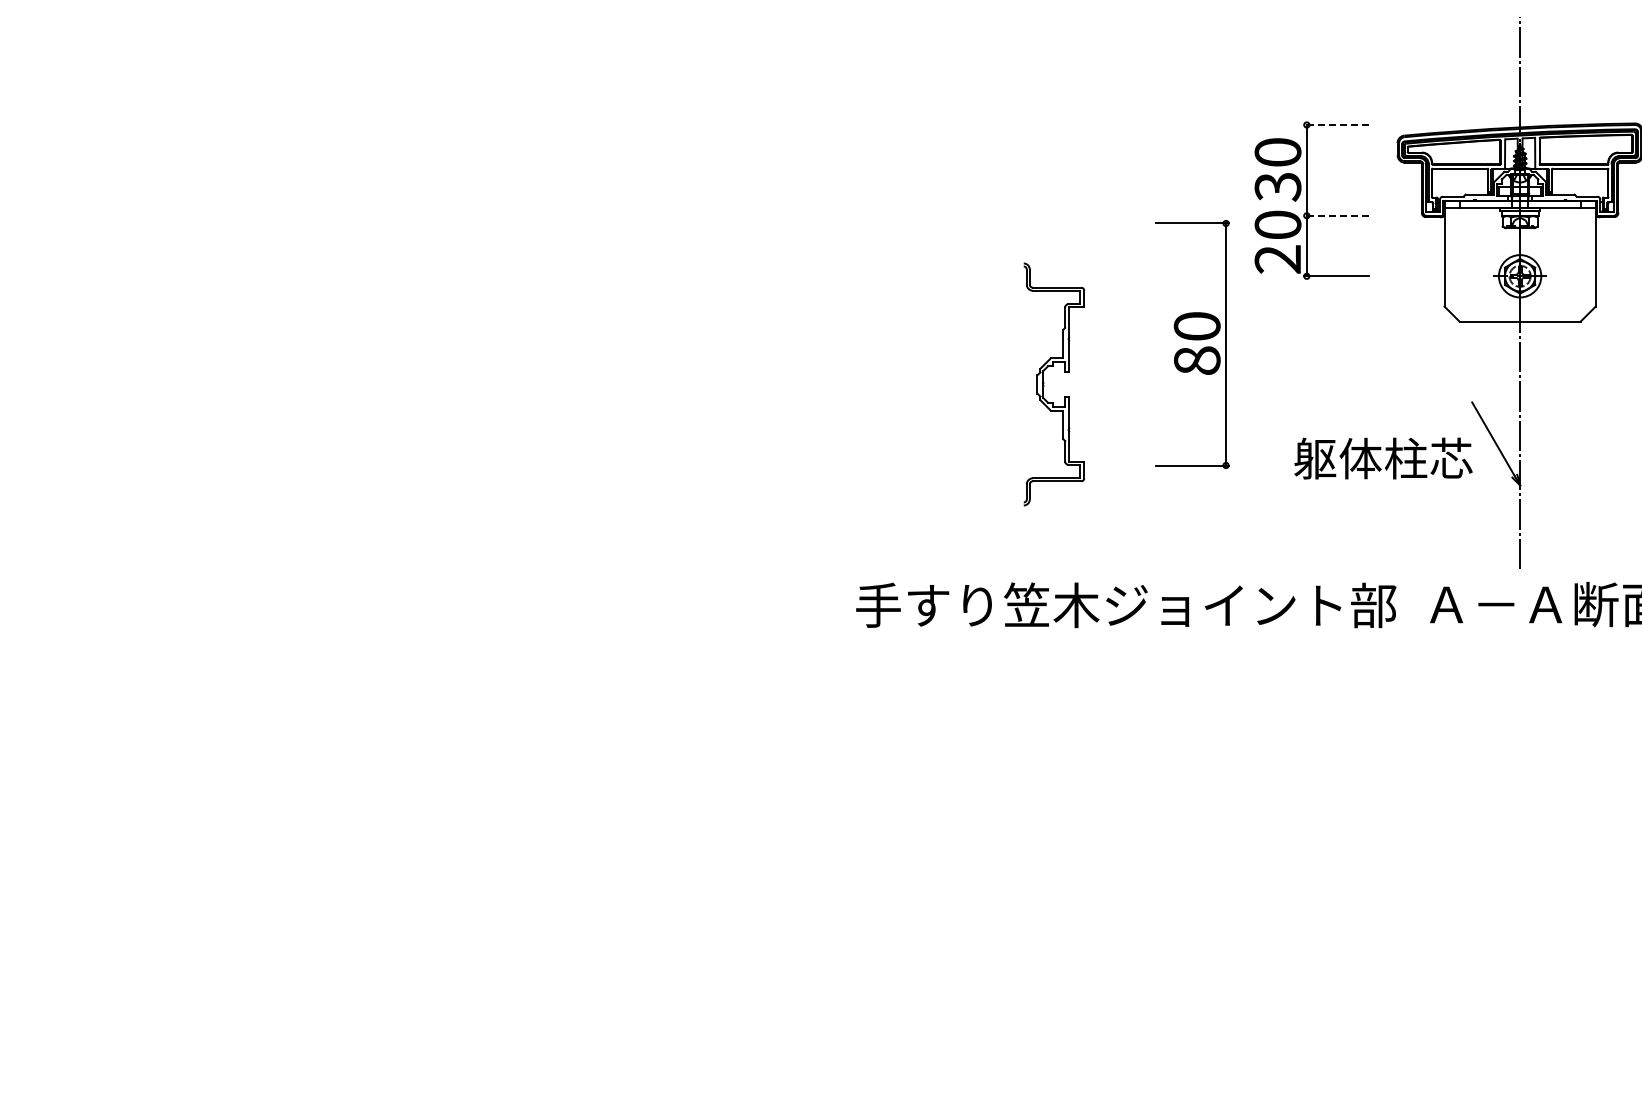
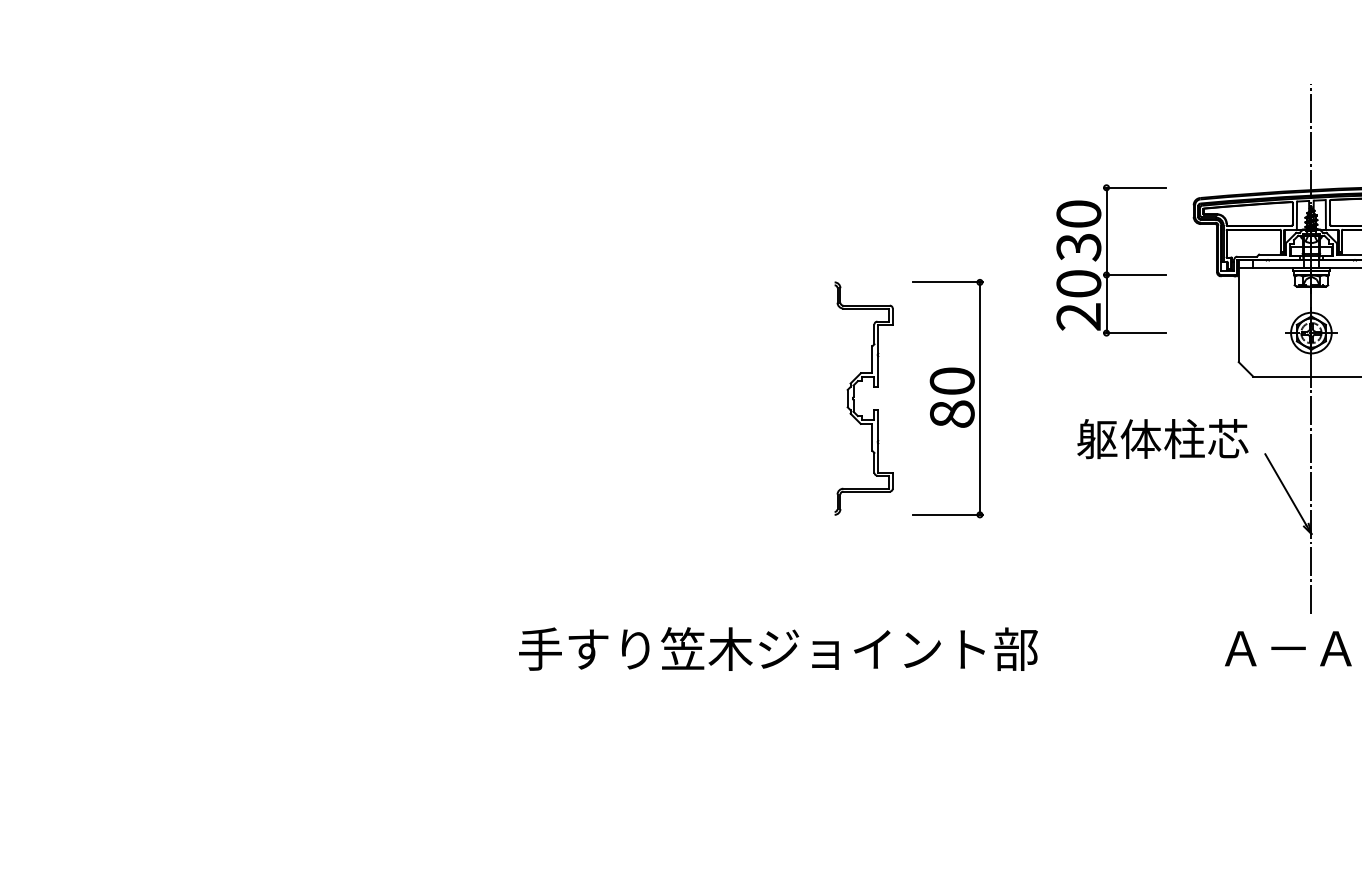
line: (1336, 125) -> (1135, 188), dashed -> solid
line: (1336, 215) -> (1135, 274), dashed -> solid
part: (1192, 344) -> (947, 398), moved
part: (1044, 383) -> (854, 397), moved
text: (1383, 458) -> (1162, 438), moved
text: (1126, 605) -> (778, 649), moved

